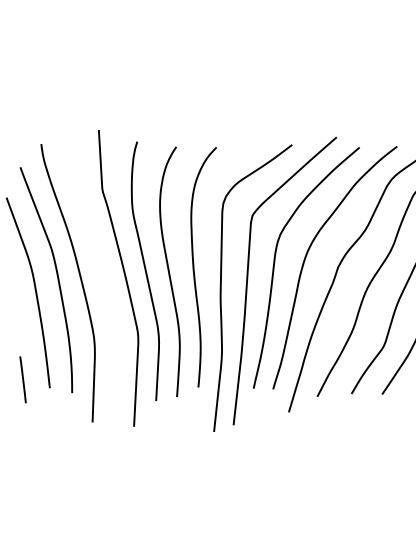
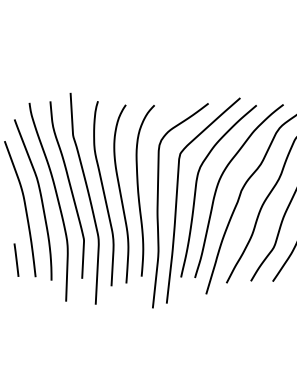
curve: (97, 262) -> (69, 187), added
line: (23, 378) -> (16, 259), moved

